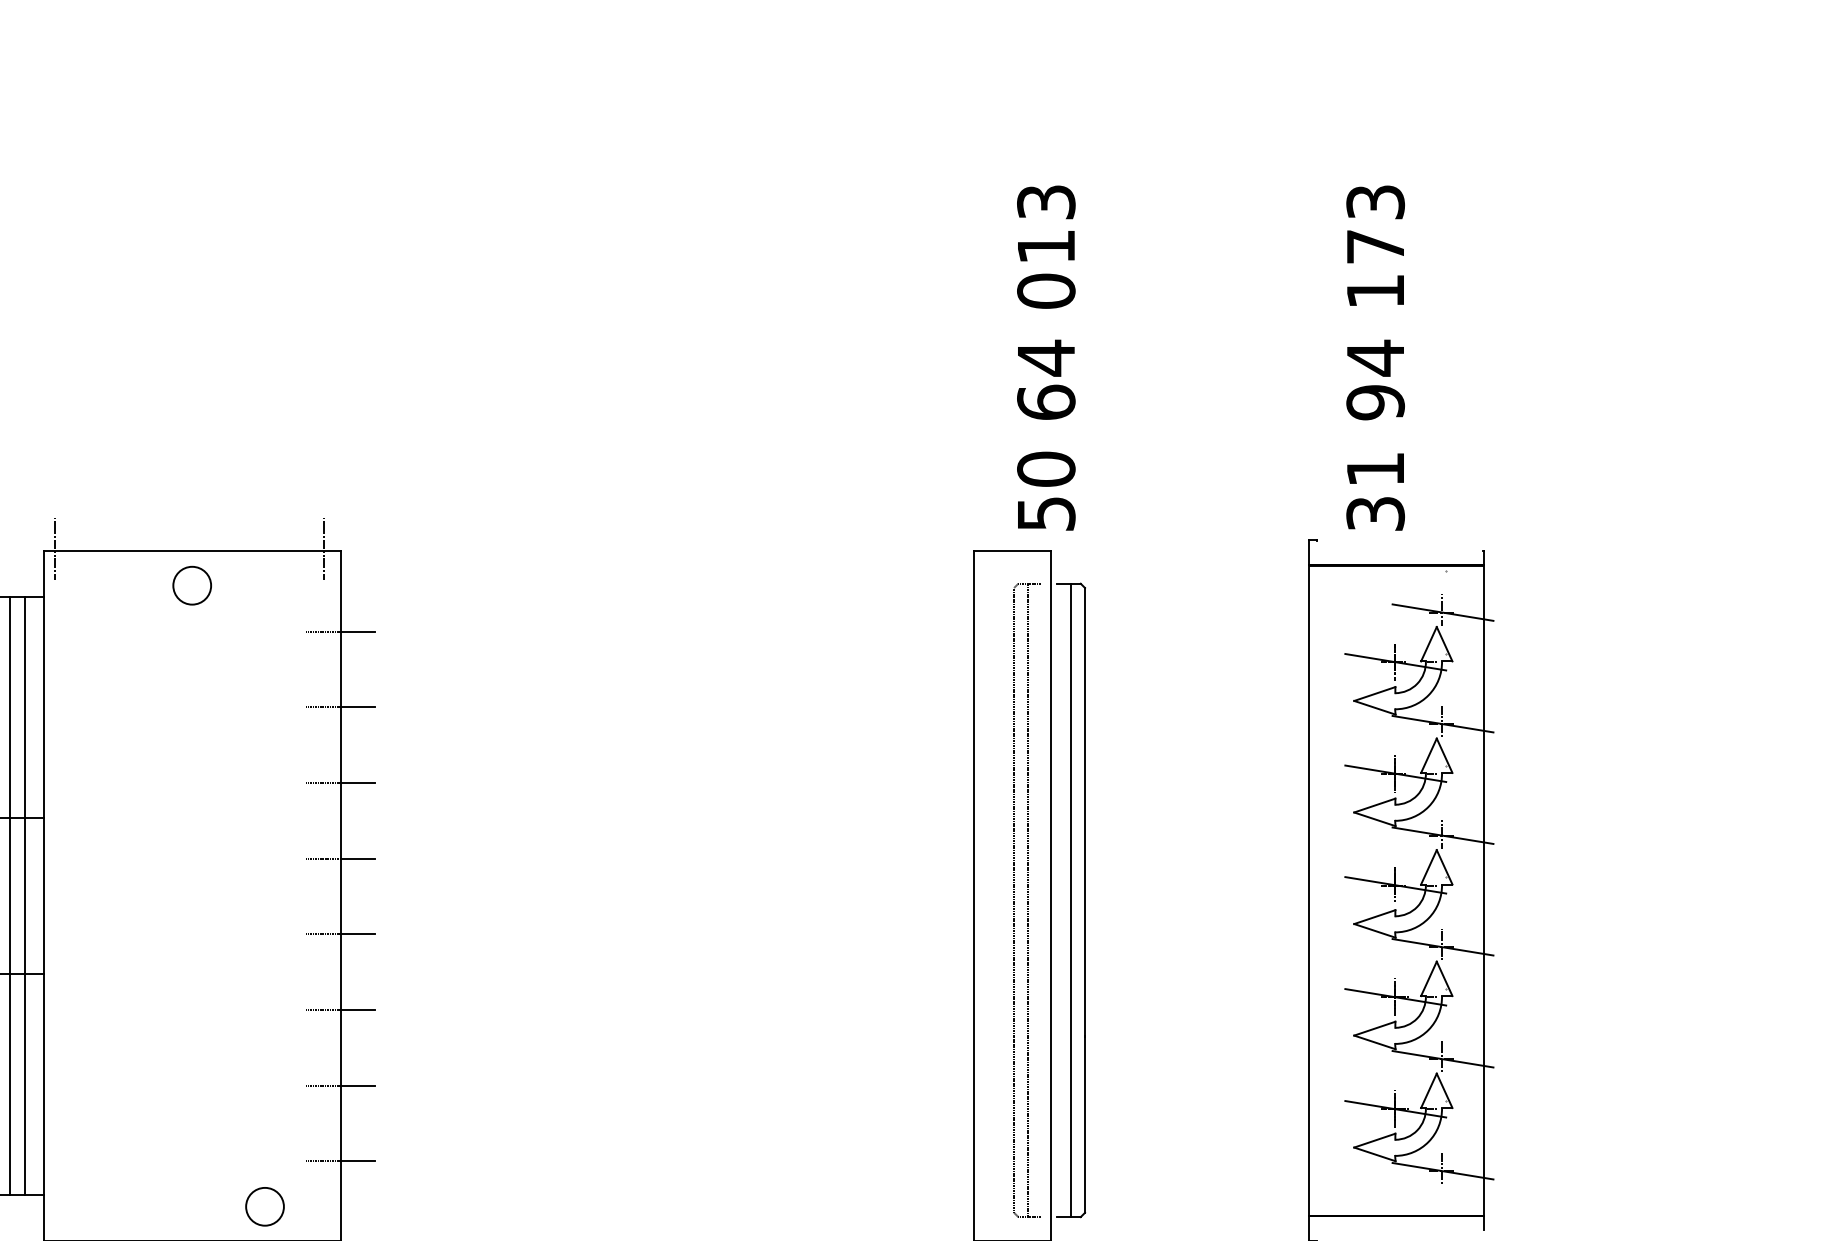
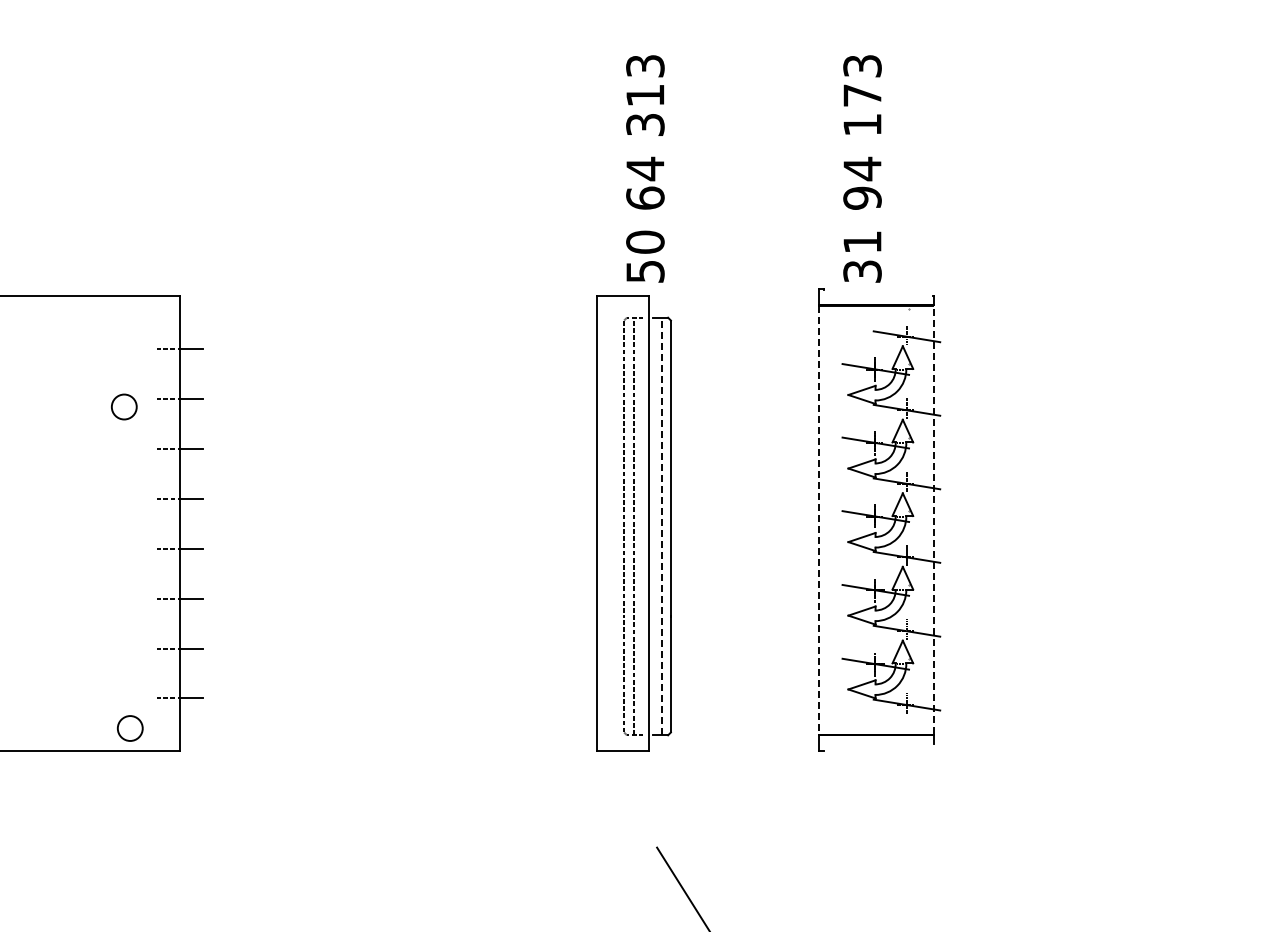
text: (1046, 290) -> (645, 124), 013 -> 313
line: (322, 548) -> (168, 294), removed
circle: (192, 584) -> (124, 406), moved
line: (1484, 889) -> (934, 519), solid -> dashed
line: (1308, 891) -> (818, 520), solid -> dashed
line: (1070, 900) -> (661, 526), solid -> dashed

